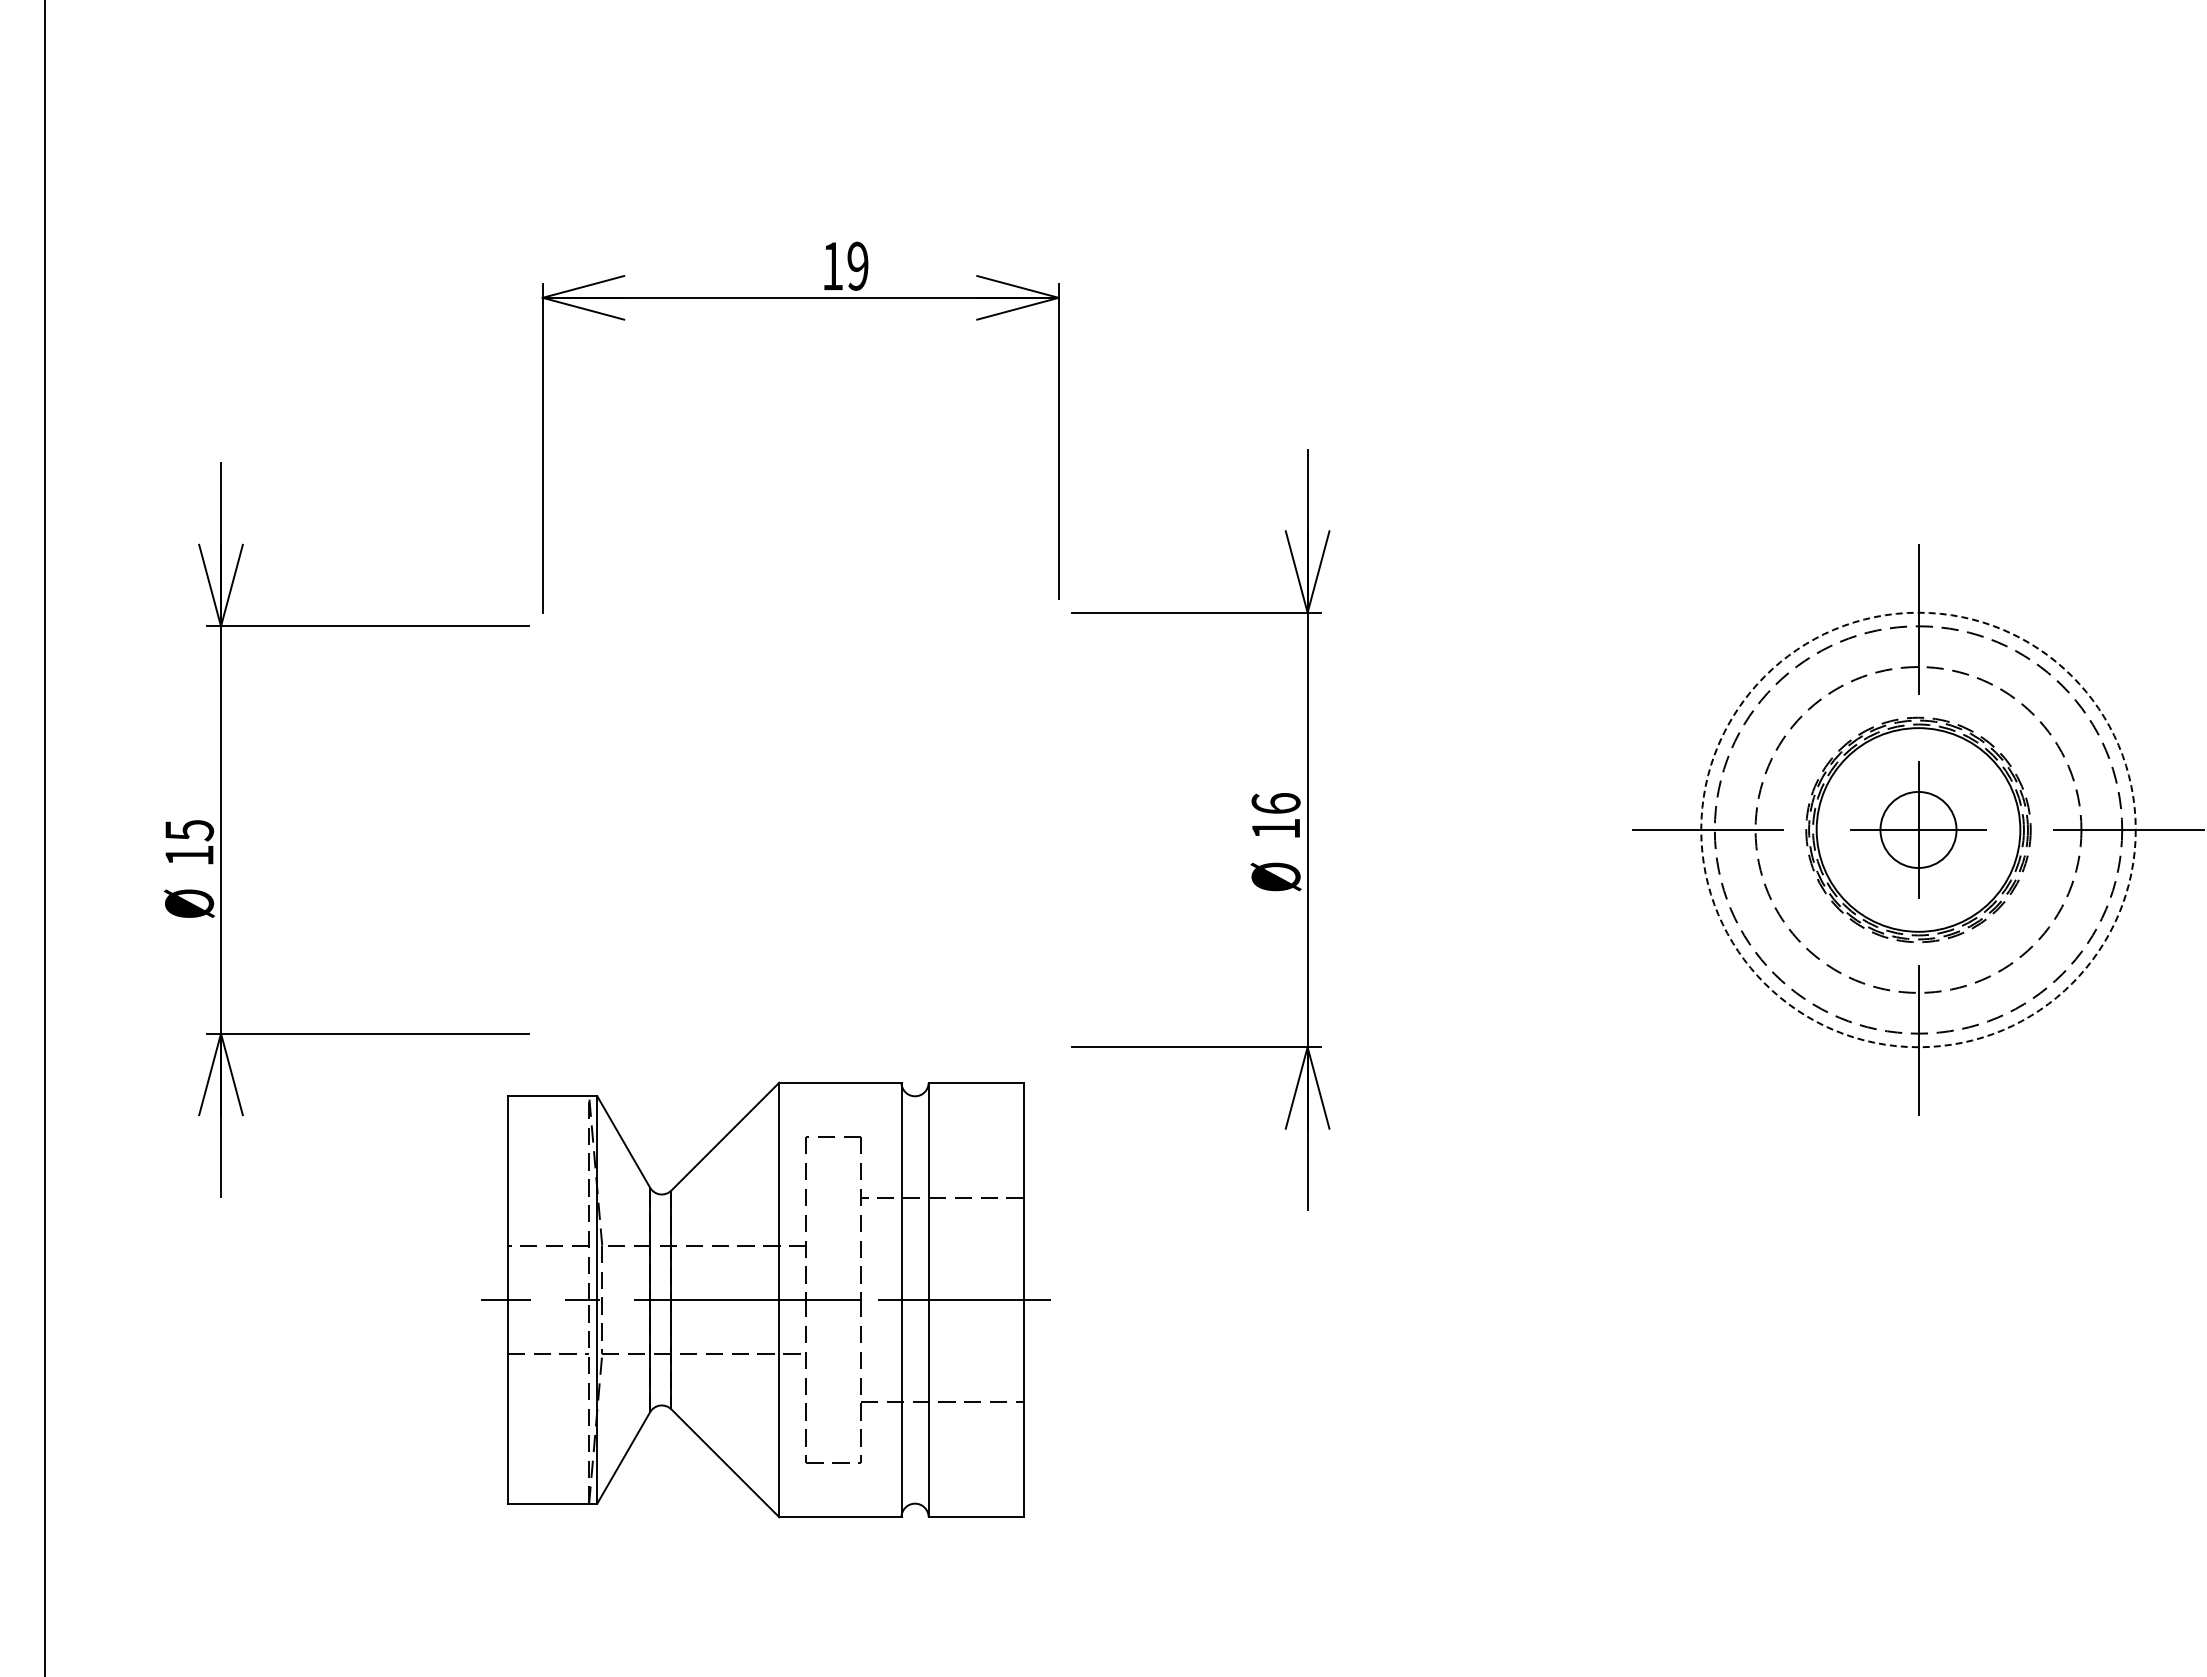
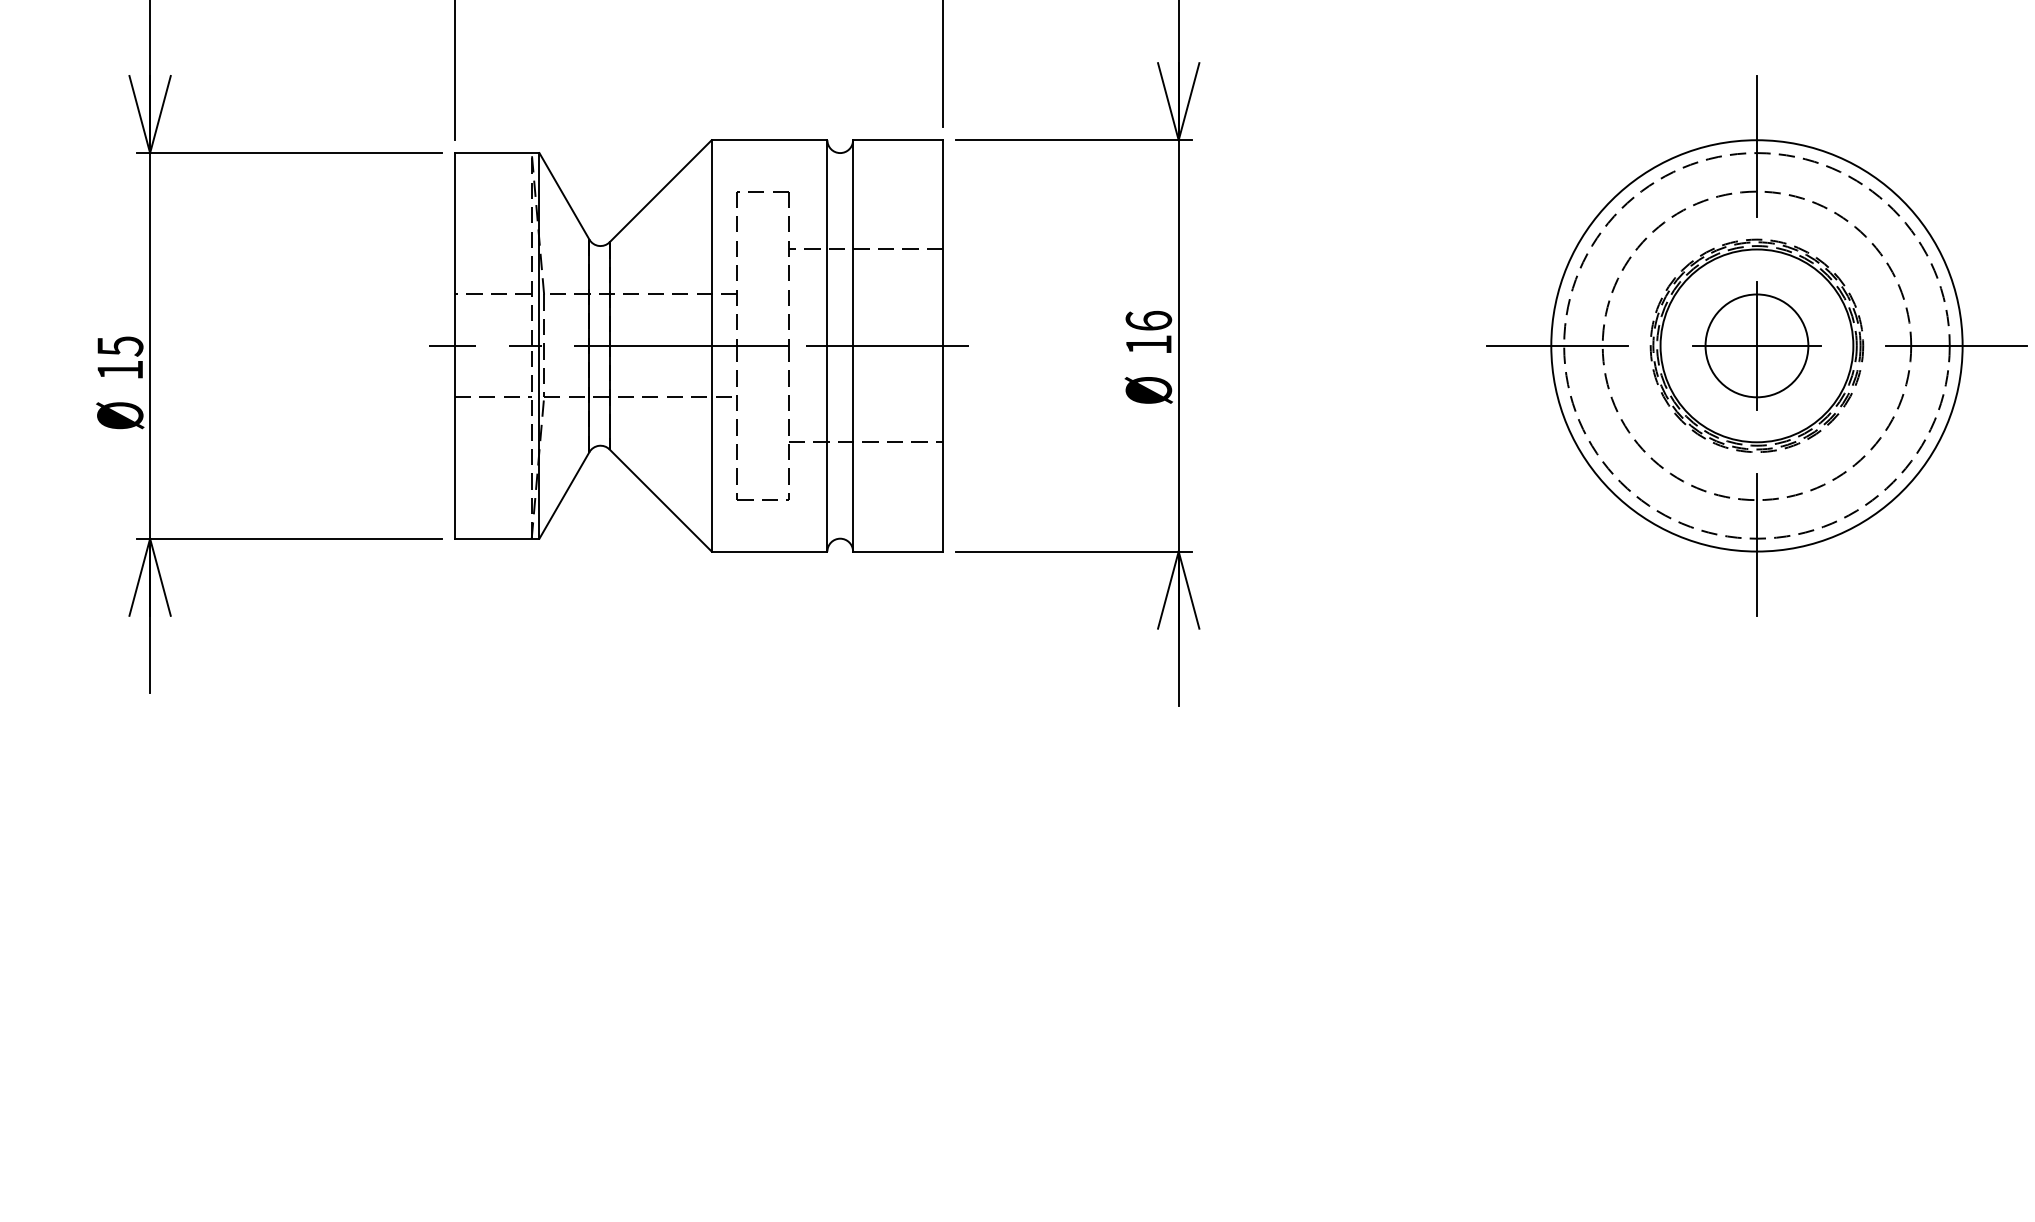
circle: (1918, 829) -> (1756, 345), dashed -> solid
circle: (1918, 829) -> (1756, 345), size x1.43
part: (765, 1299) -> (698, 345), moved

